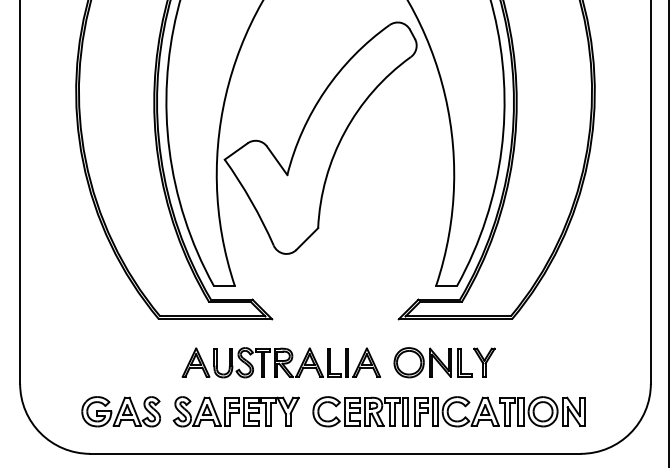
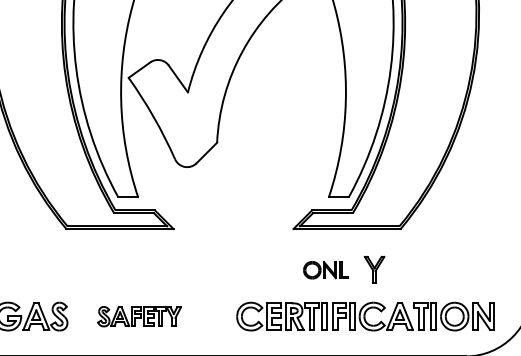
part: (280, 362) -> (181, 269), removed
part: (432, 362) -> (325, 269), size x0.6
part: (235, 411) -> (138, 316), size x0.7
part: (448, 411) -> (365, 316), moved

